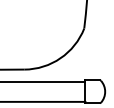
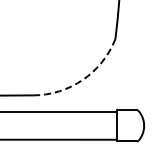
arc: (60, 58) -> (82, 79), solid -> dashed

